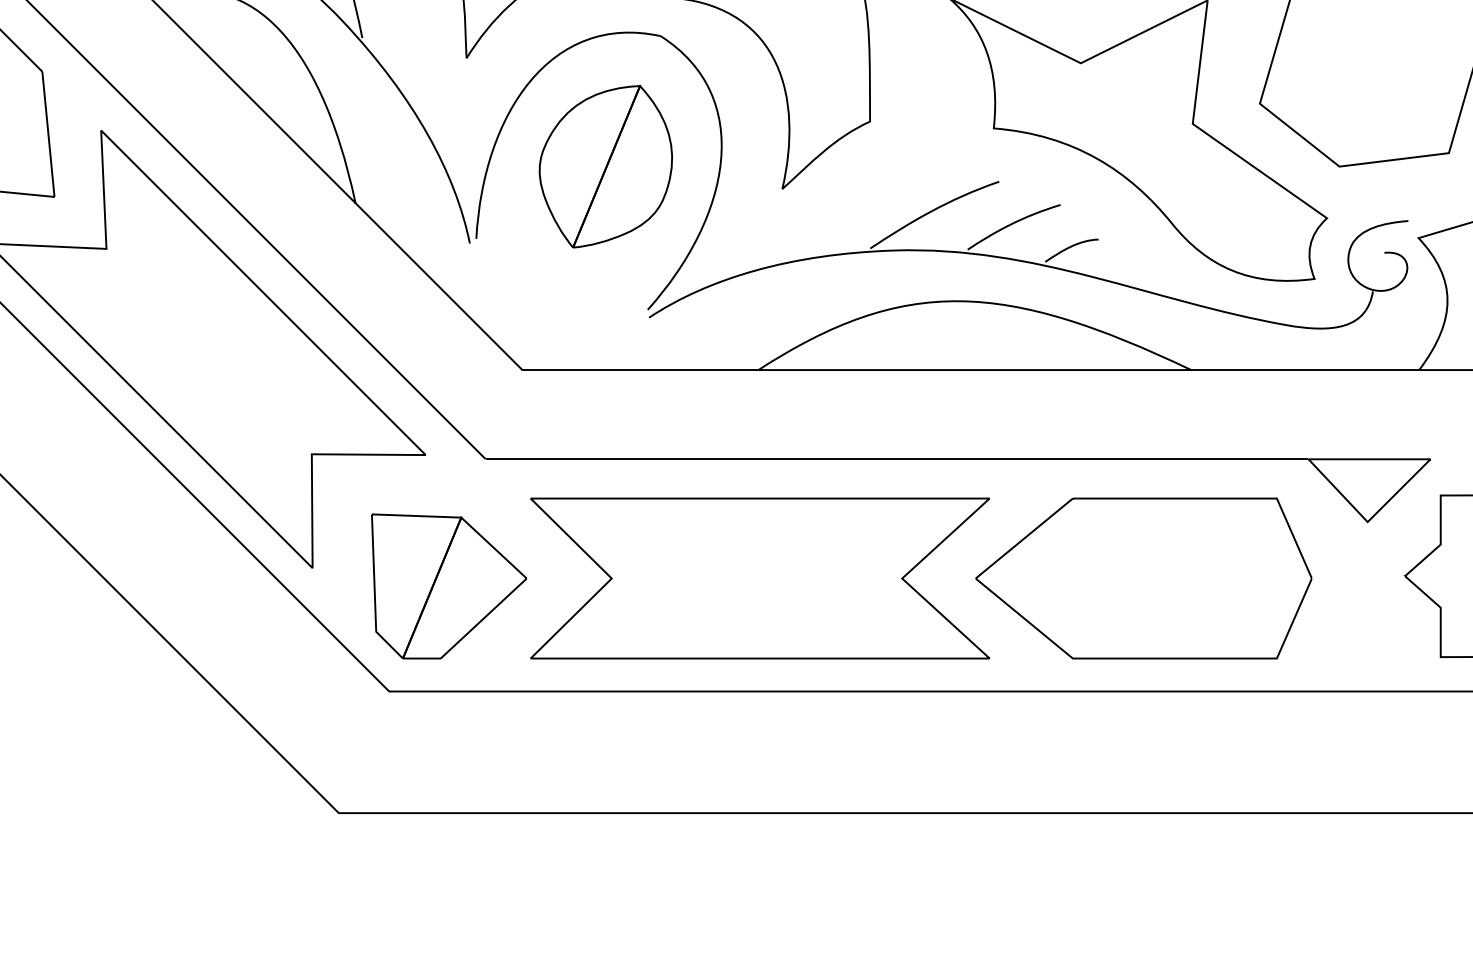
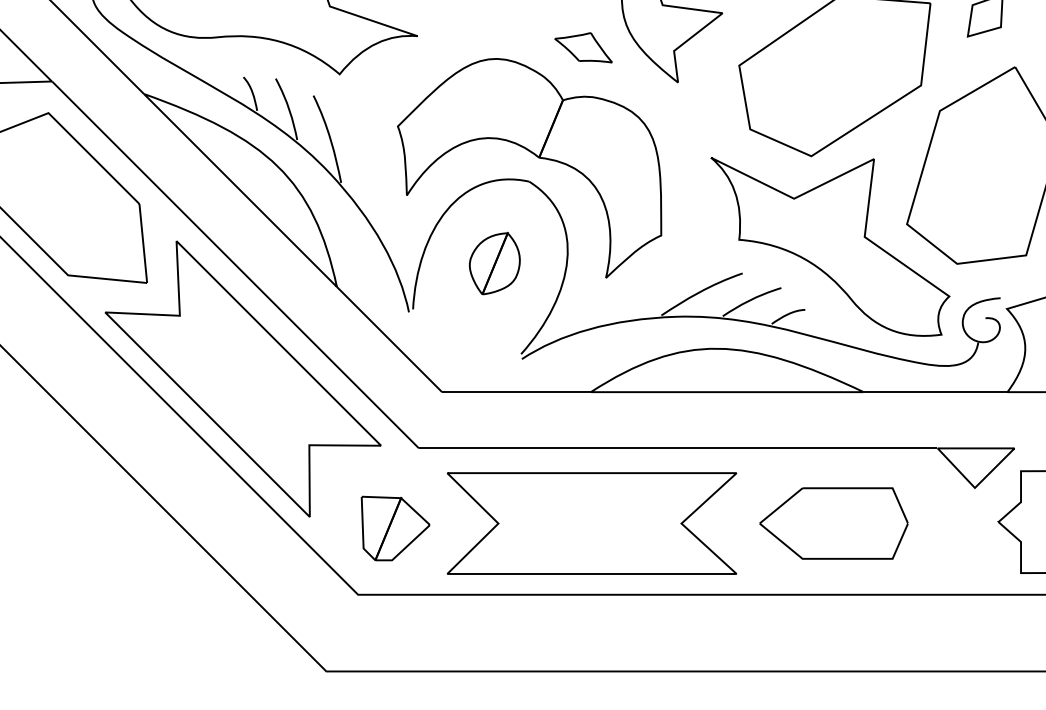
part: (605, 165) -> (494, 263), size x0.6
part: (1143, 578) -> (833, 523), size x0.7
part: (448, 586) -> (395, 528), size x0.7

